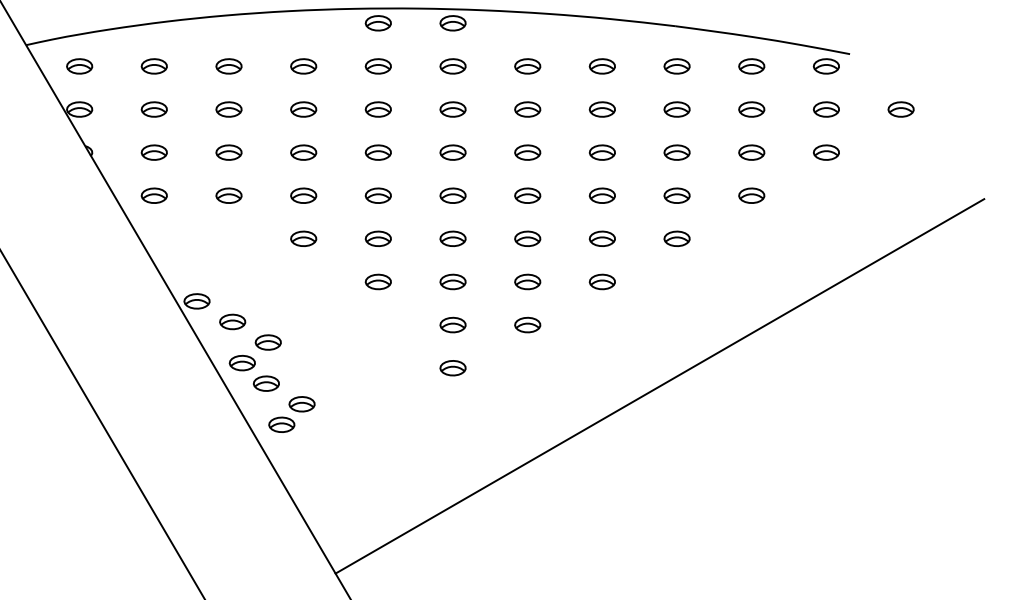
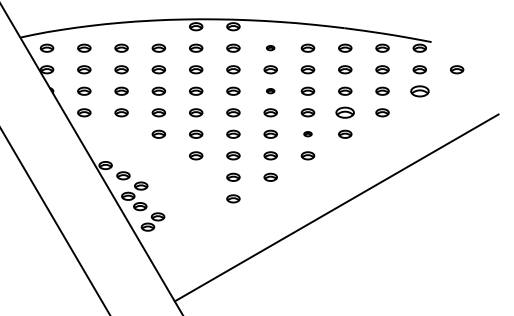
part: (527, 64) -> (270, 47), size x0.6
part: (527, 151) -> (270, 90), size x0.6
part: (825, 151) -> (419, 90), size x1.4
part: (677, 195) -> (345, 112), size x1.4
part: (601, 237) -> (307, 133), size x0.6

